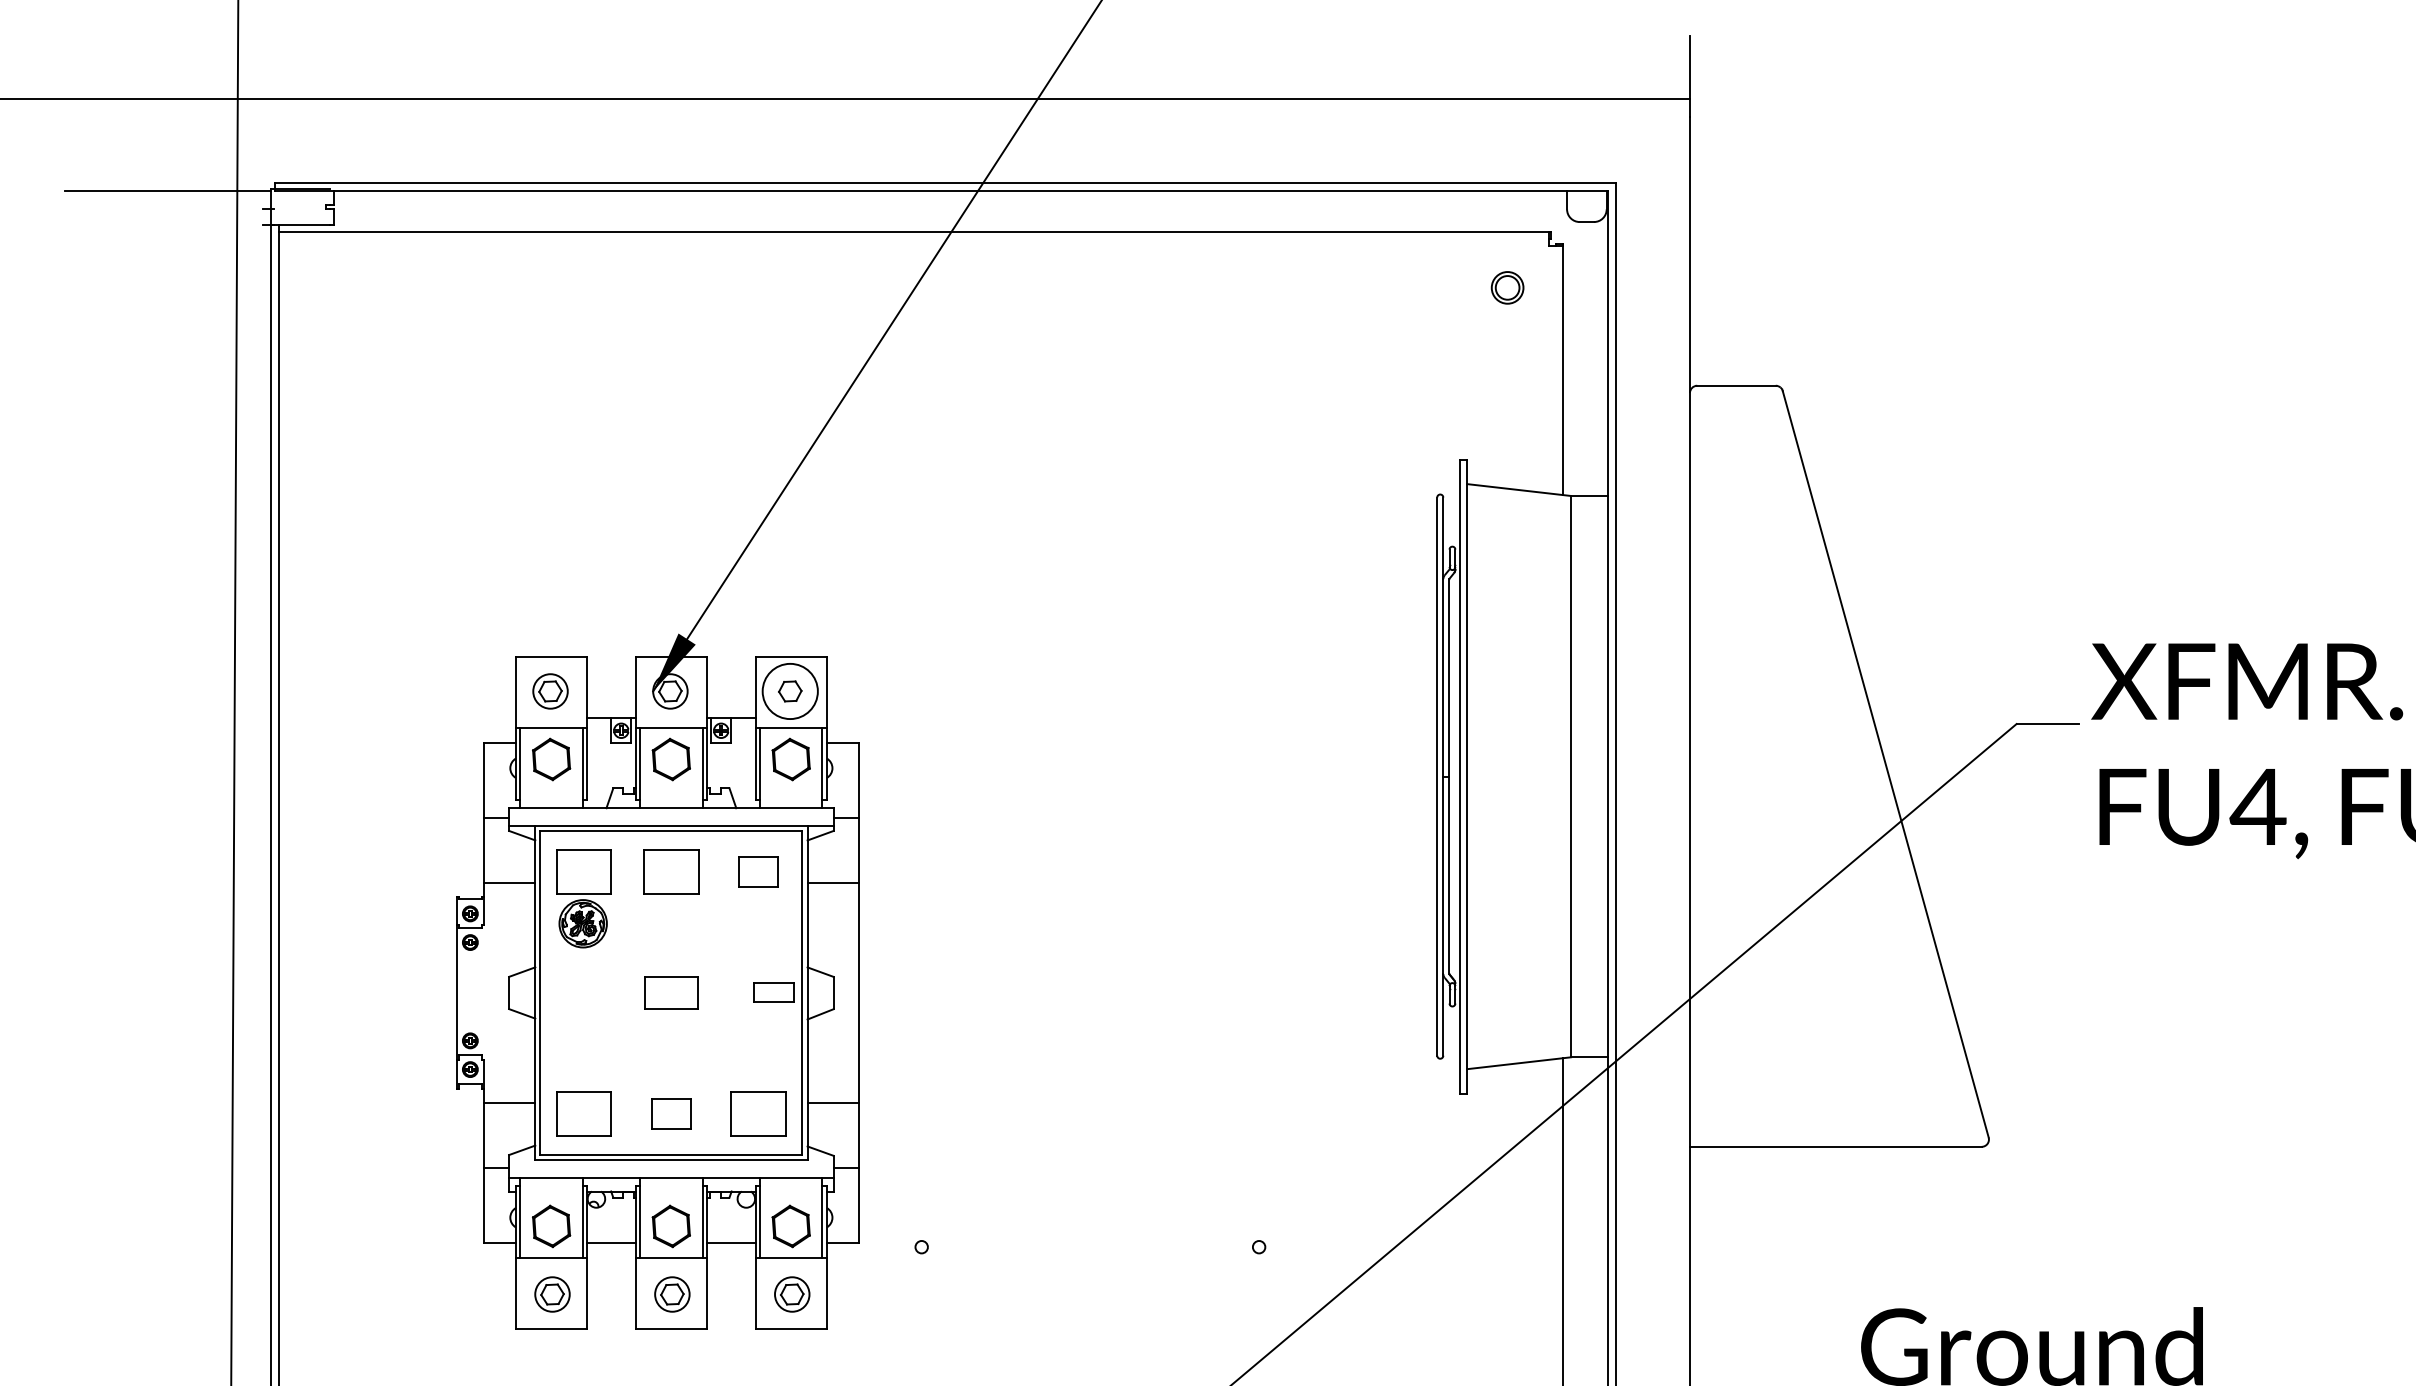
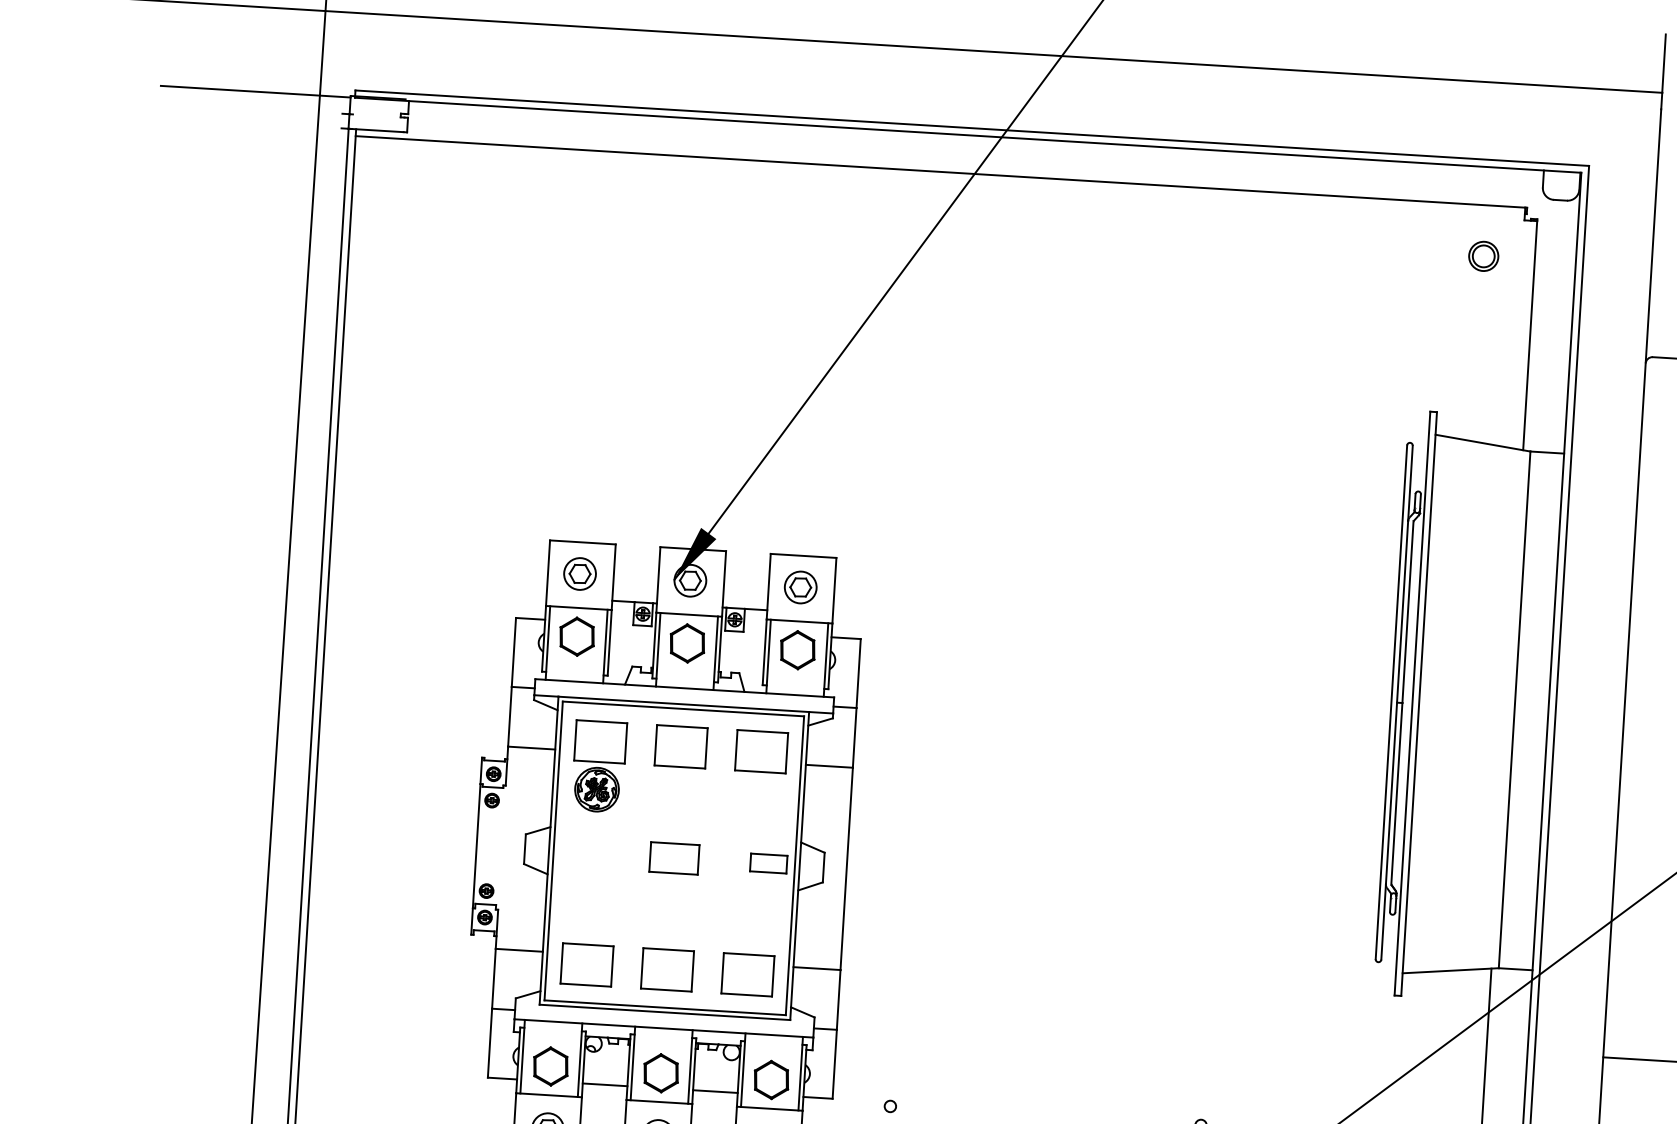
circle: (790, 691) -> (800, 587), size x0.62
part: (758, 871) -> (761, 751), size x1.43
part: (671, 1113) -> (667, 969), size x1.43

